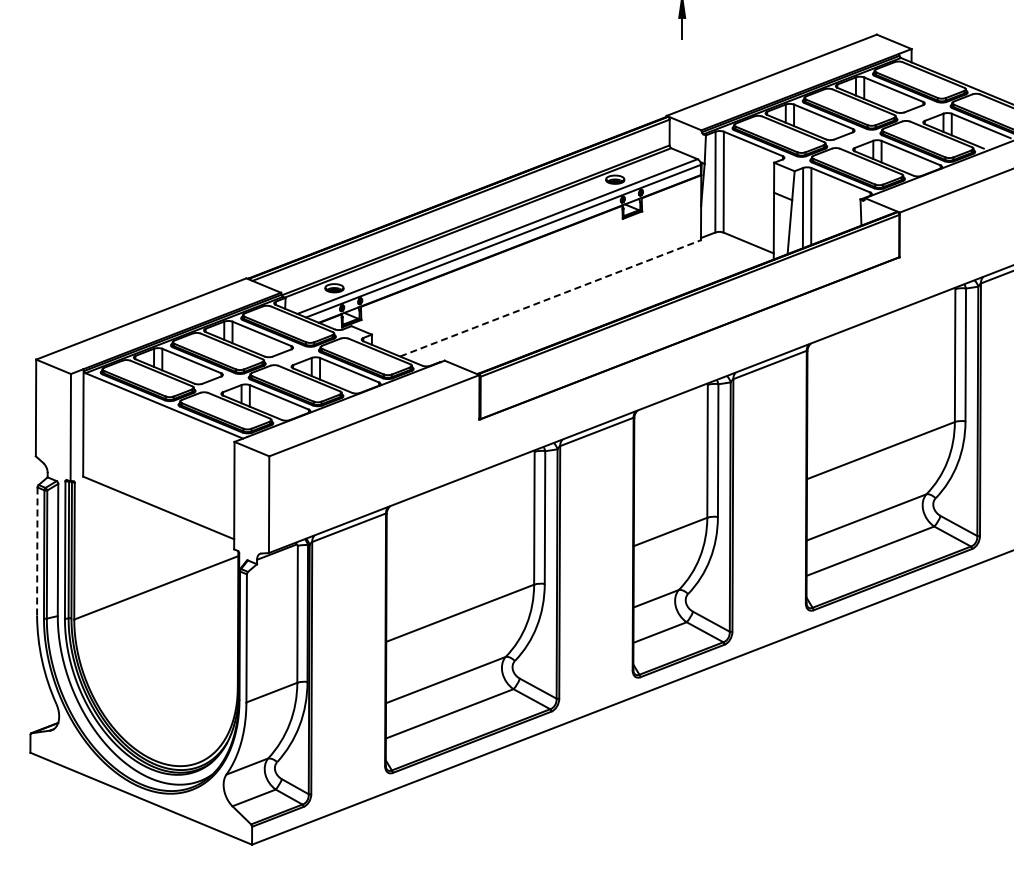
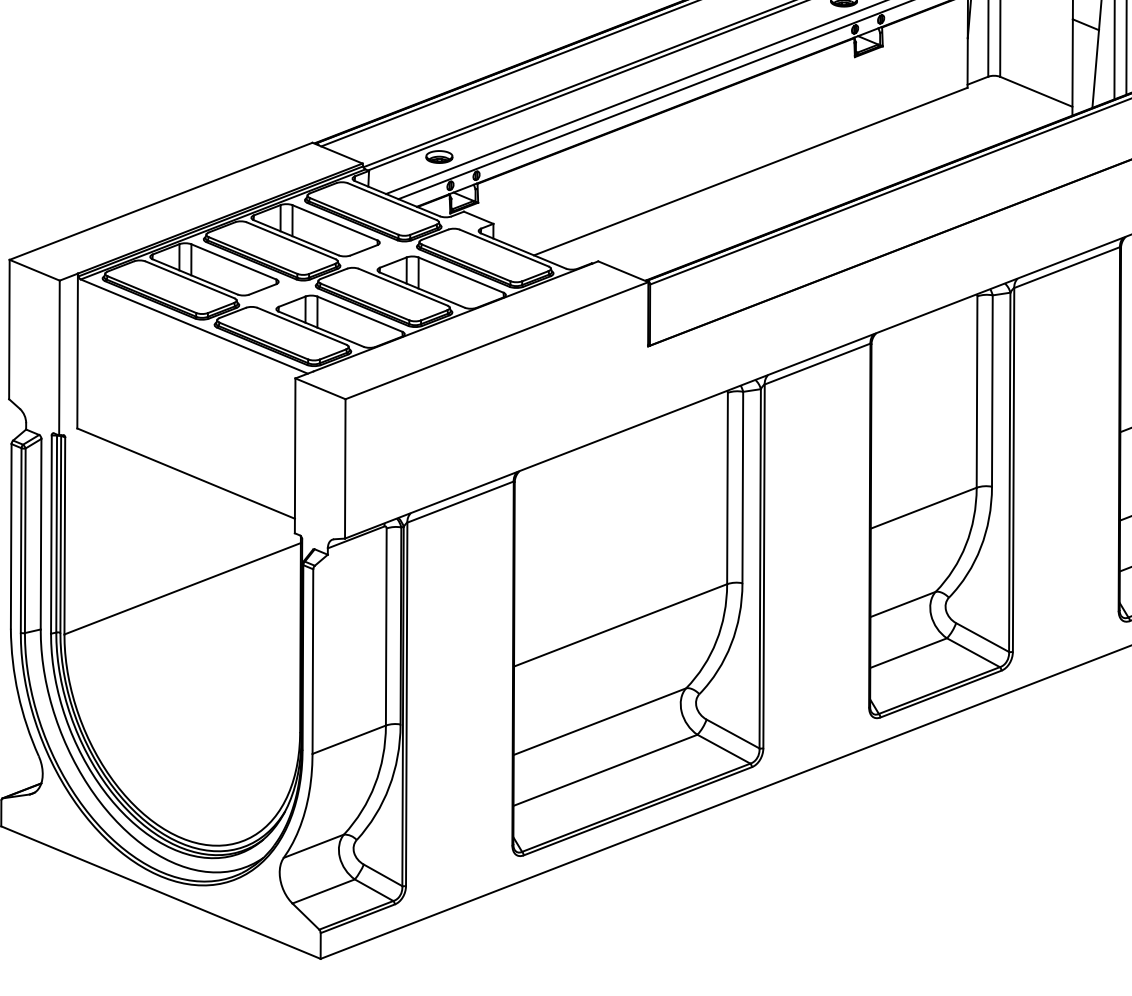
line: (551, 298) -> (752, 171), dashed -> solid
line: (37, 552) -> (11, 537), dashed -> solid

